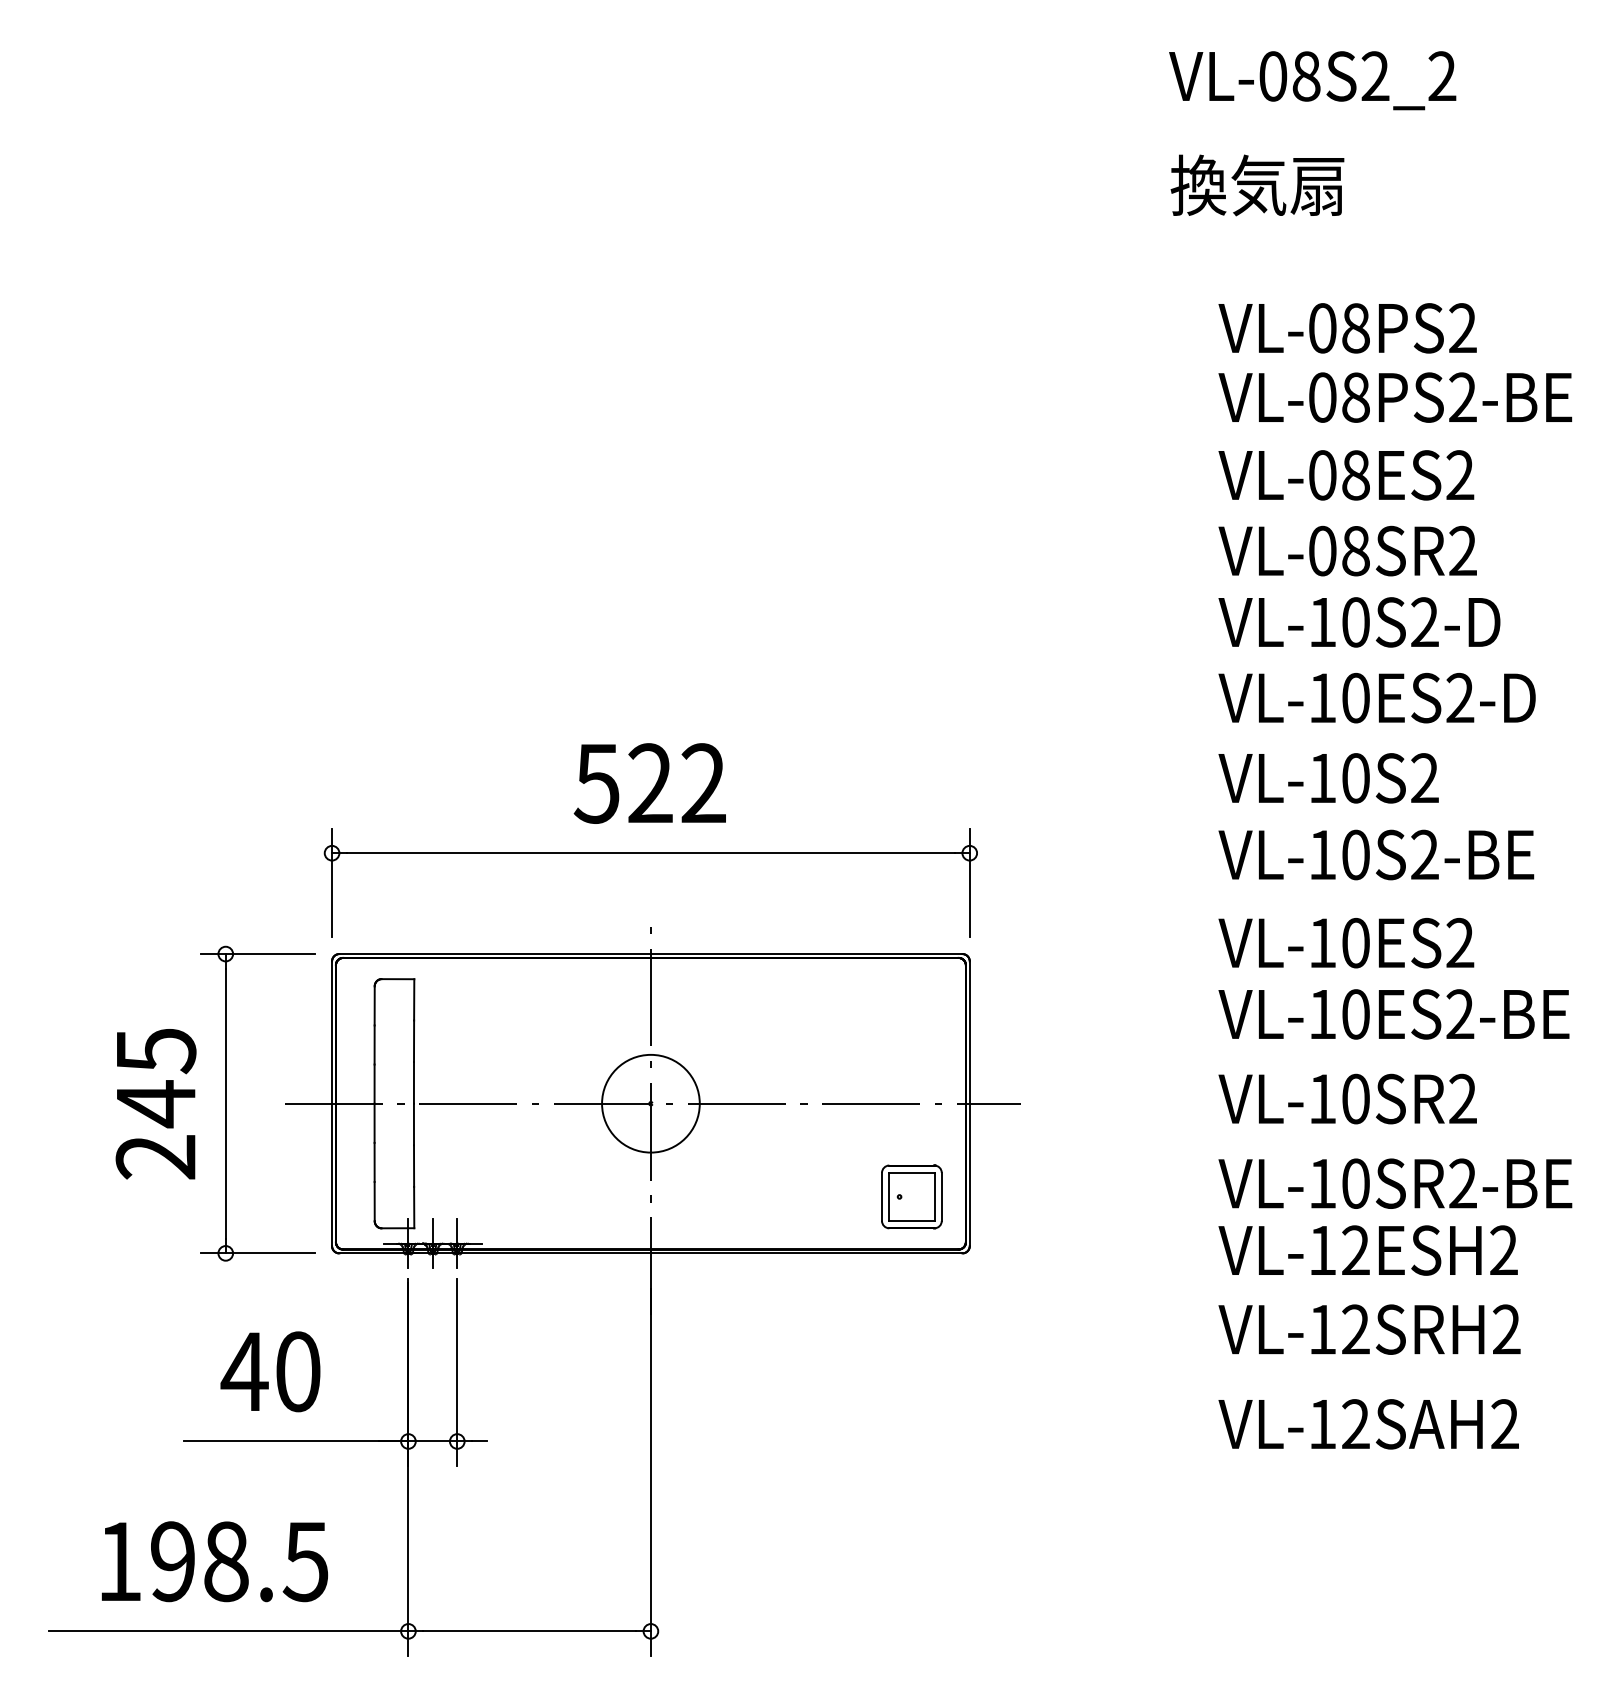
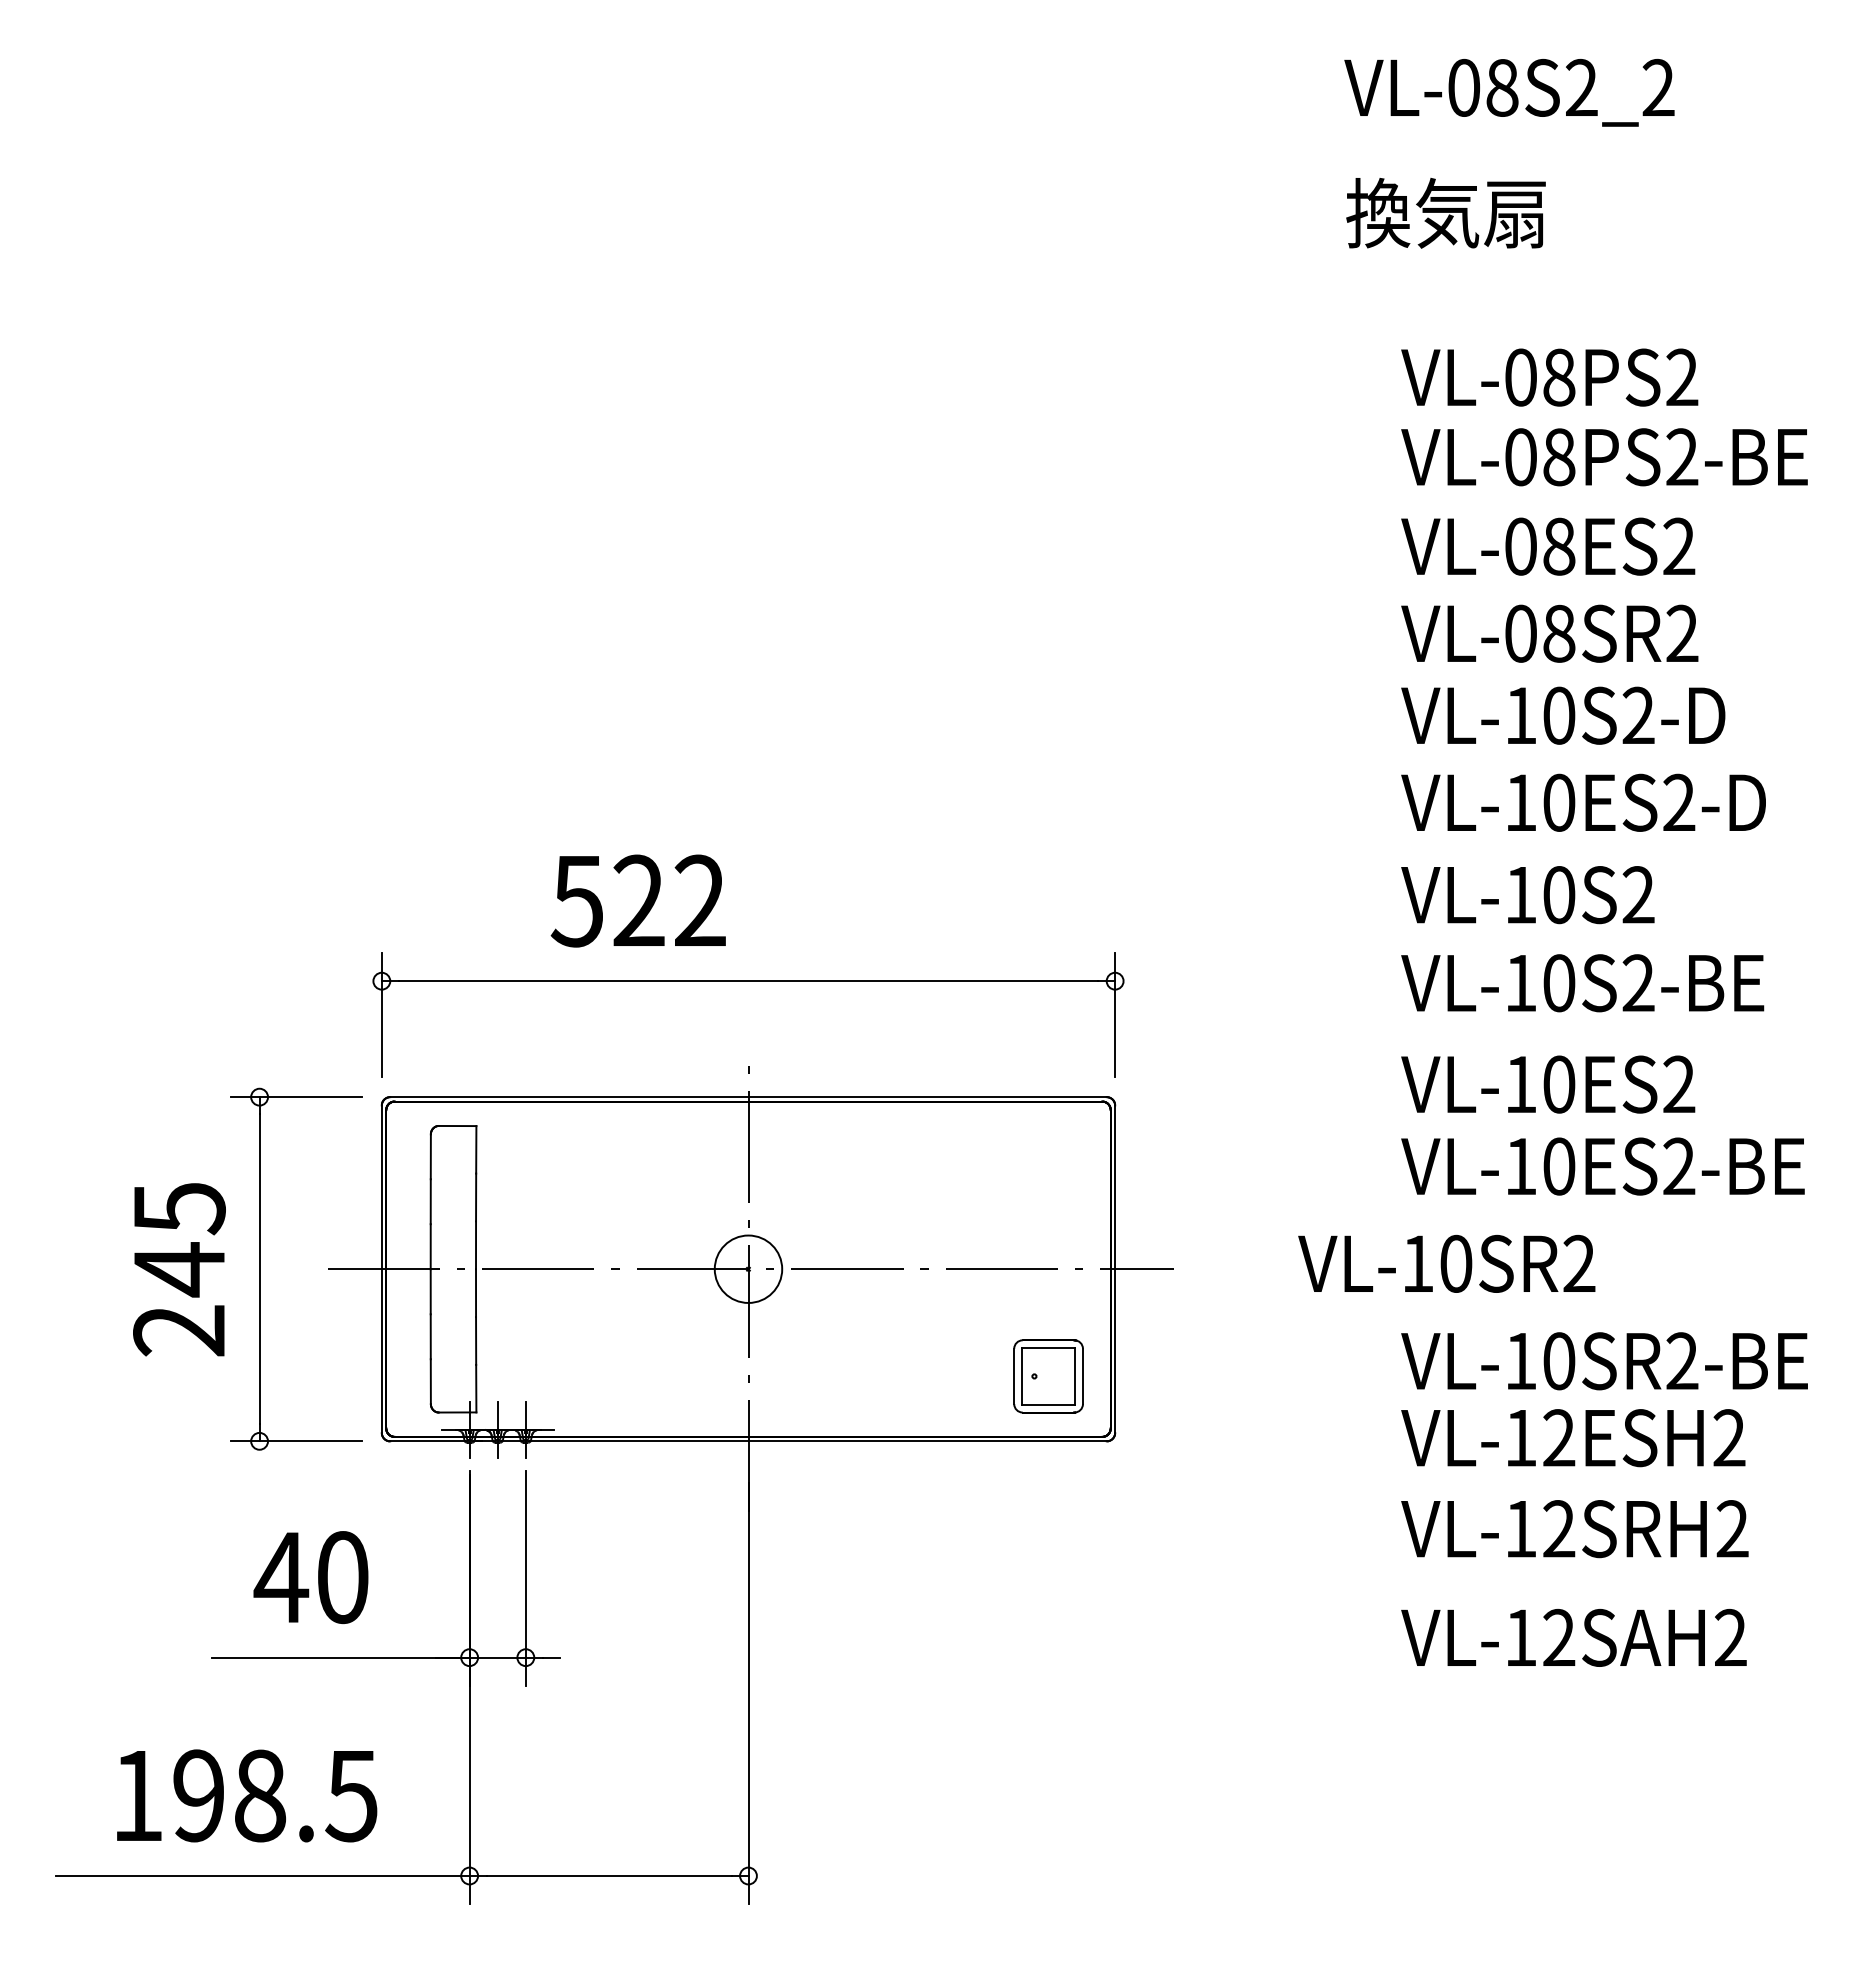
text: (649, 783) -> (637, 900), moved
text: (1347, 1098) -> (1446, 1263), moved
circle: (650, 1103) -> (748, 1269), size x0.6

